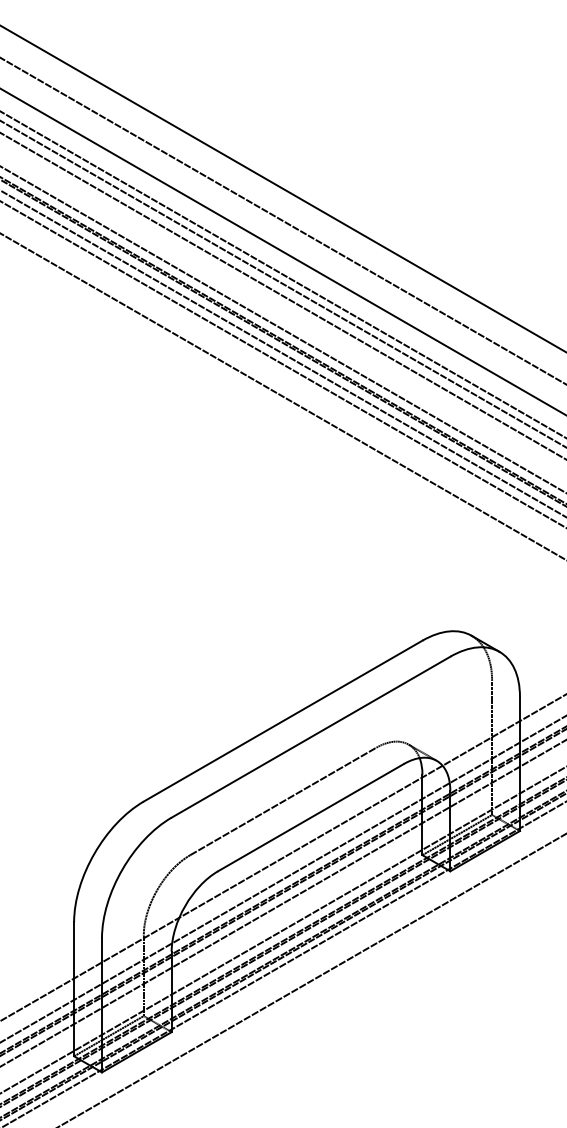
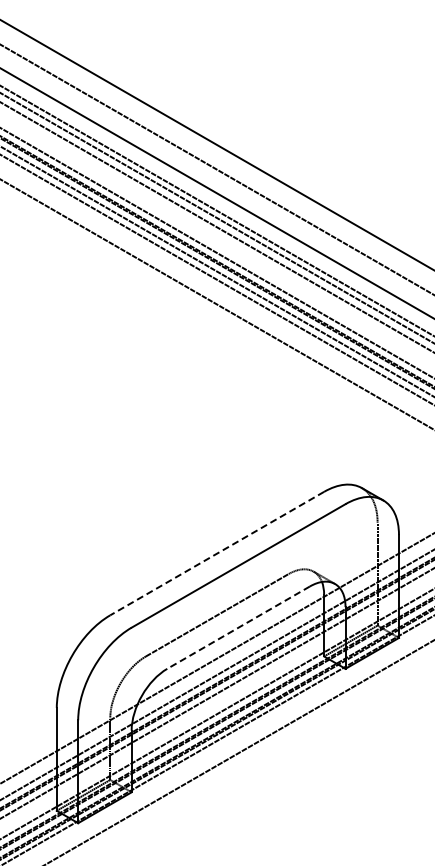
line: (282, 721) -> (216, 553), solid -> dashed
line: (310, 817) -> (238, 627), solid -> dashed

